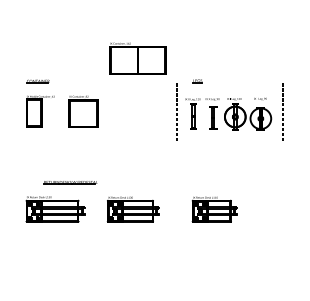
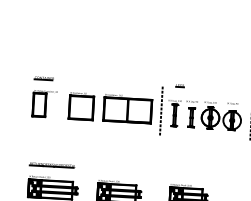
part: (137, 58) -> (127, 108), moved
line: (70, 182) -> (52, 165), moved

